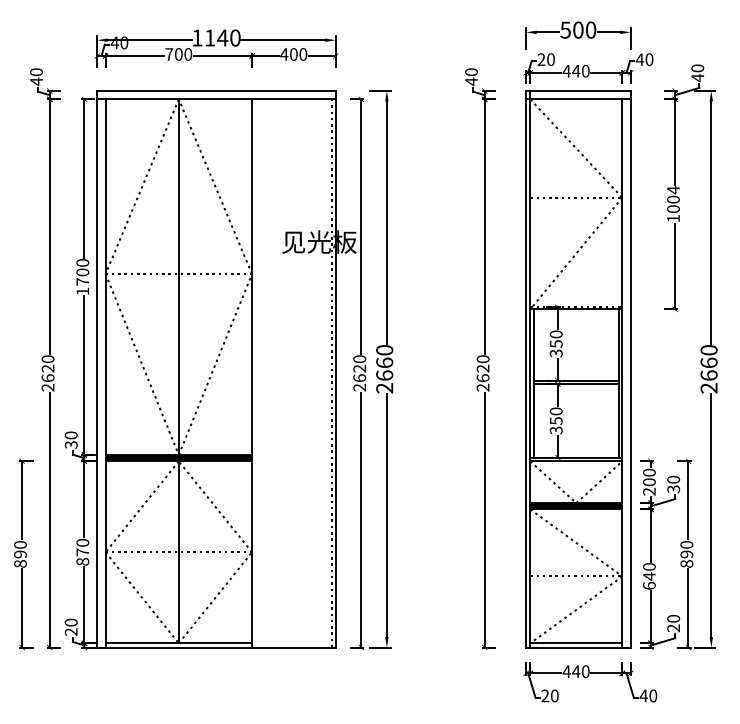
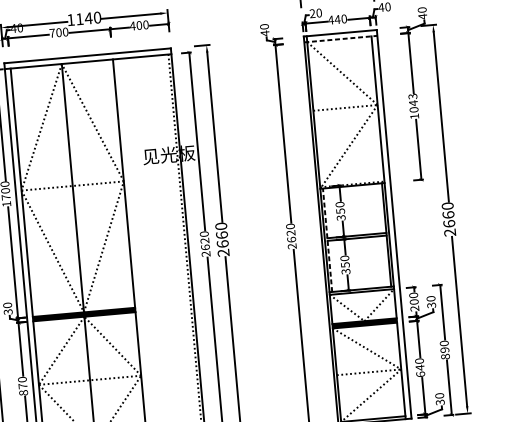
line: (578, 99) -> (340, 39), solid -> dashed
text: (673, 194) -> (413, 99), 1004 -> 1043
line: (534, 383) -> (327, 240), solid -> dashed
text: (674, 628) -> (440, 402), 20 -> 30

